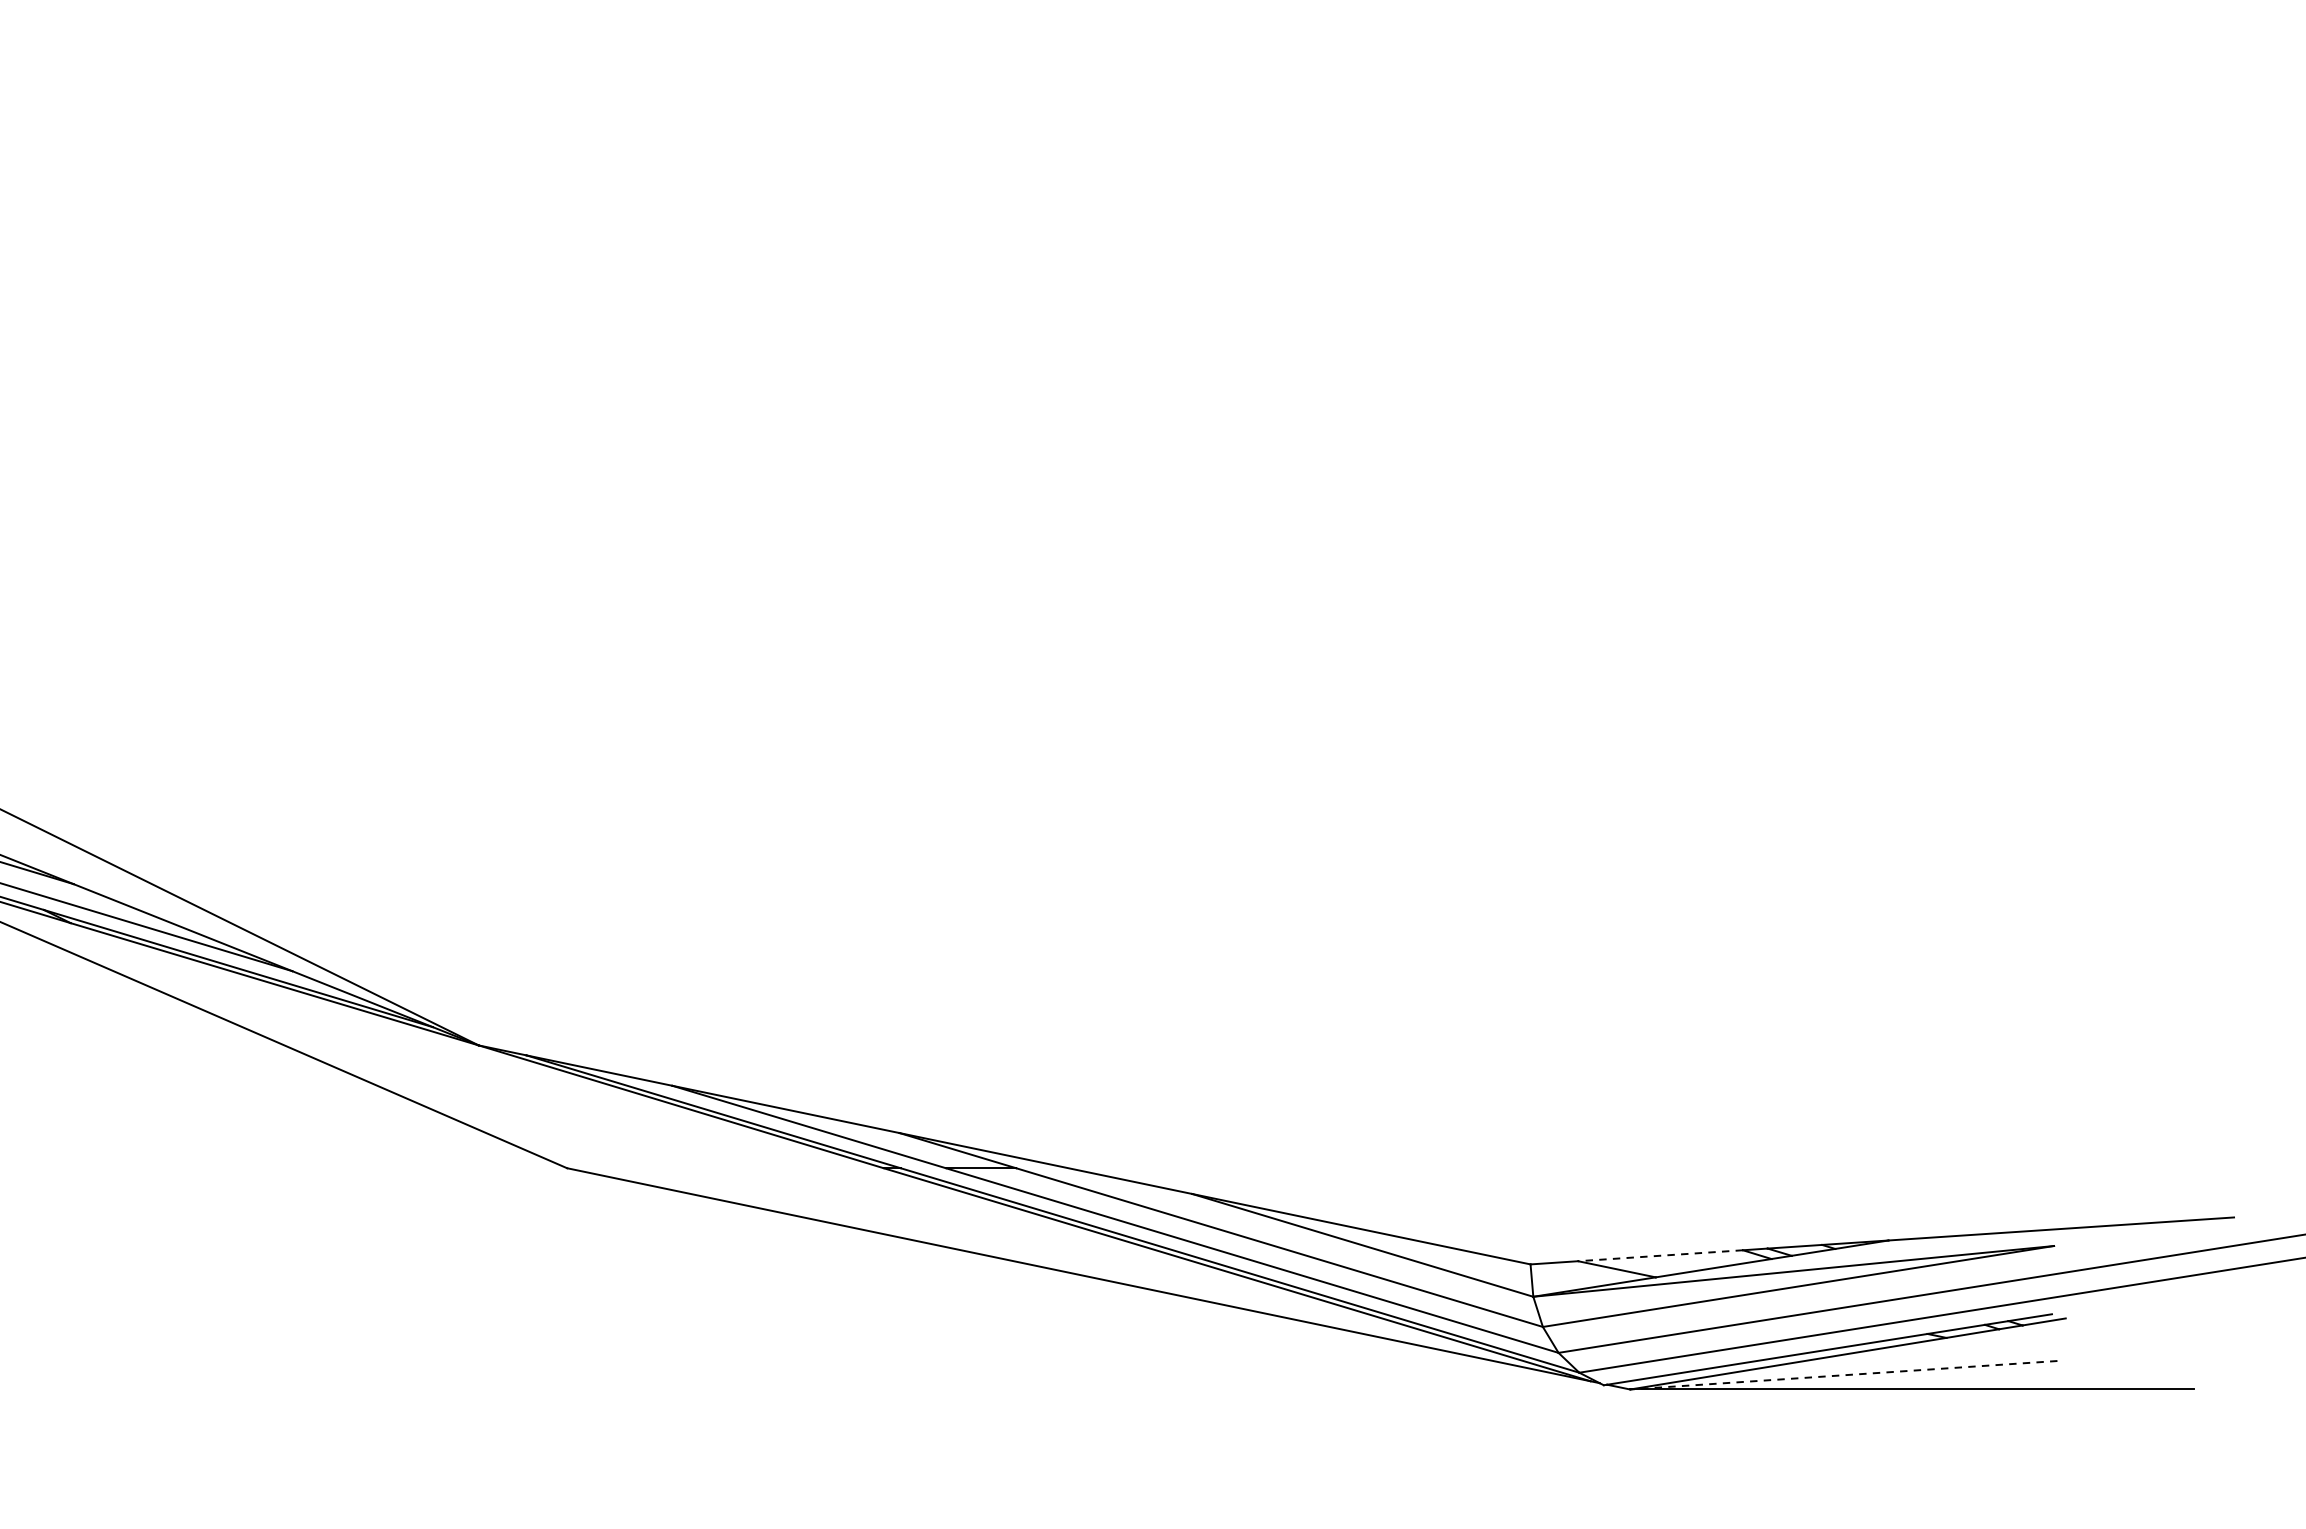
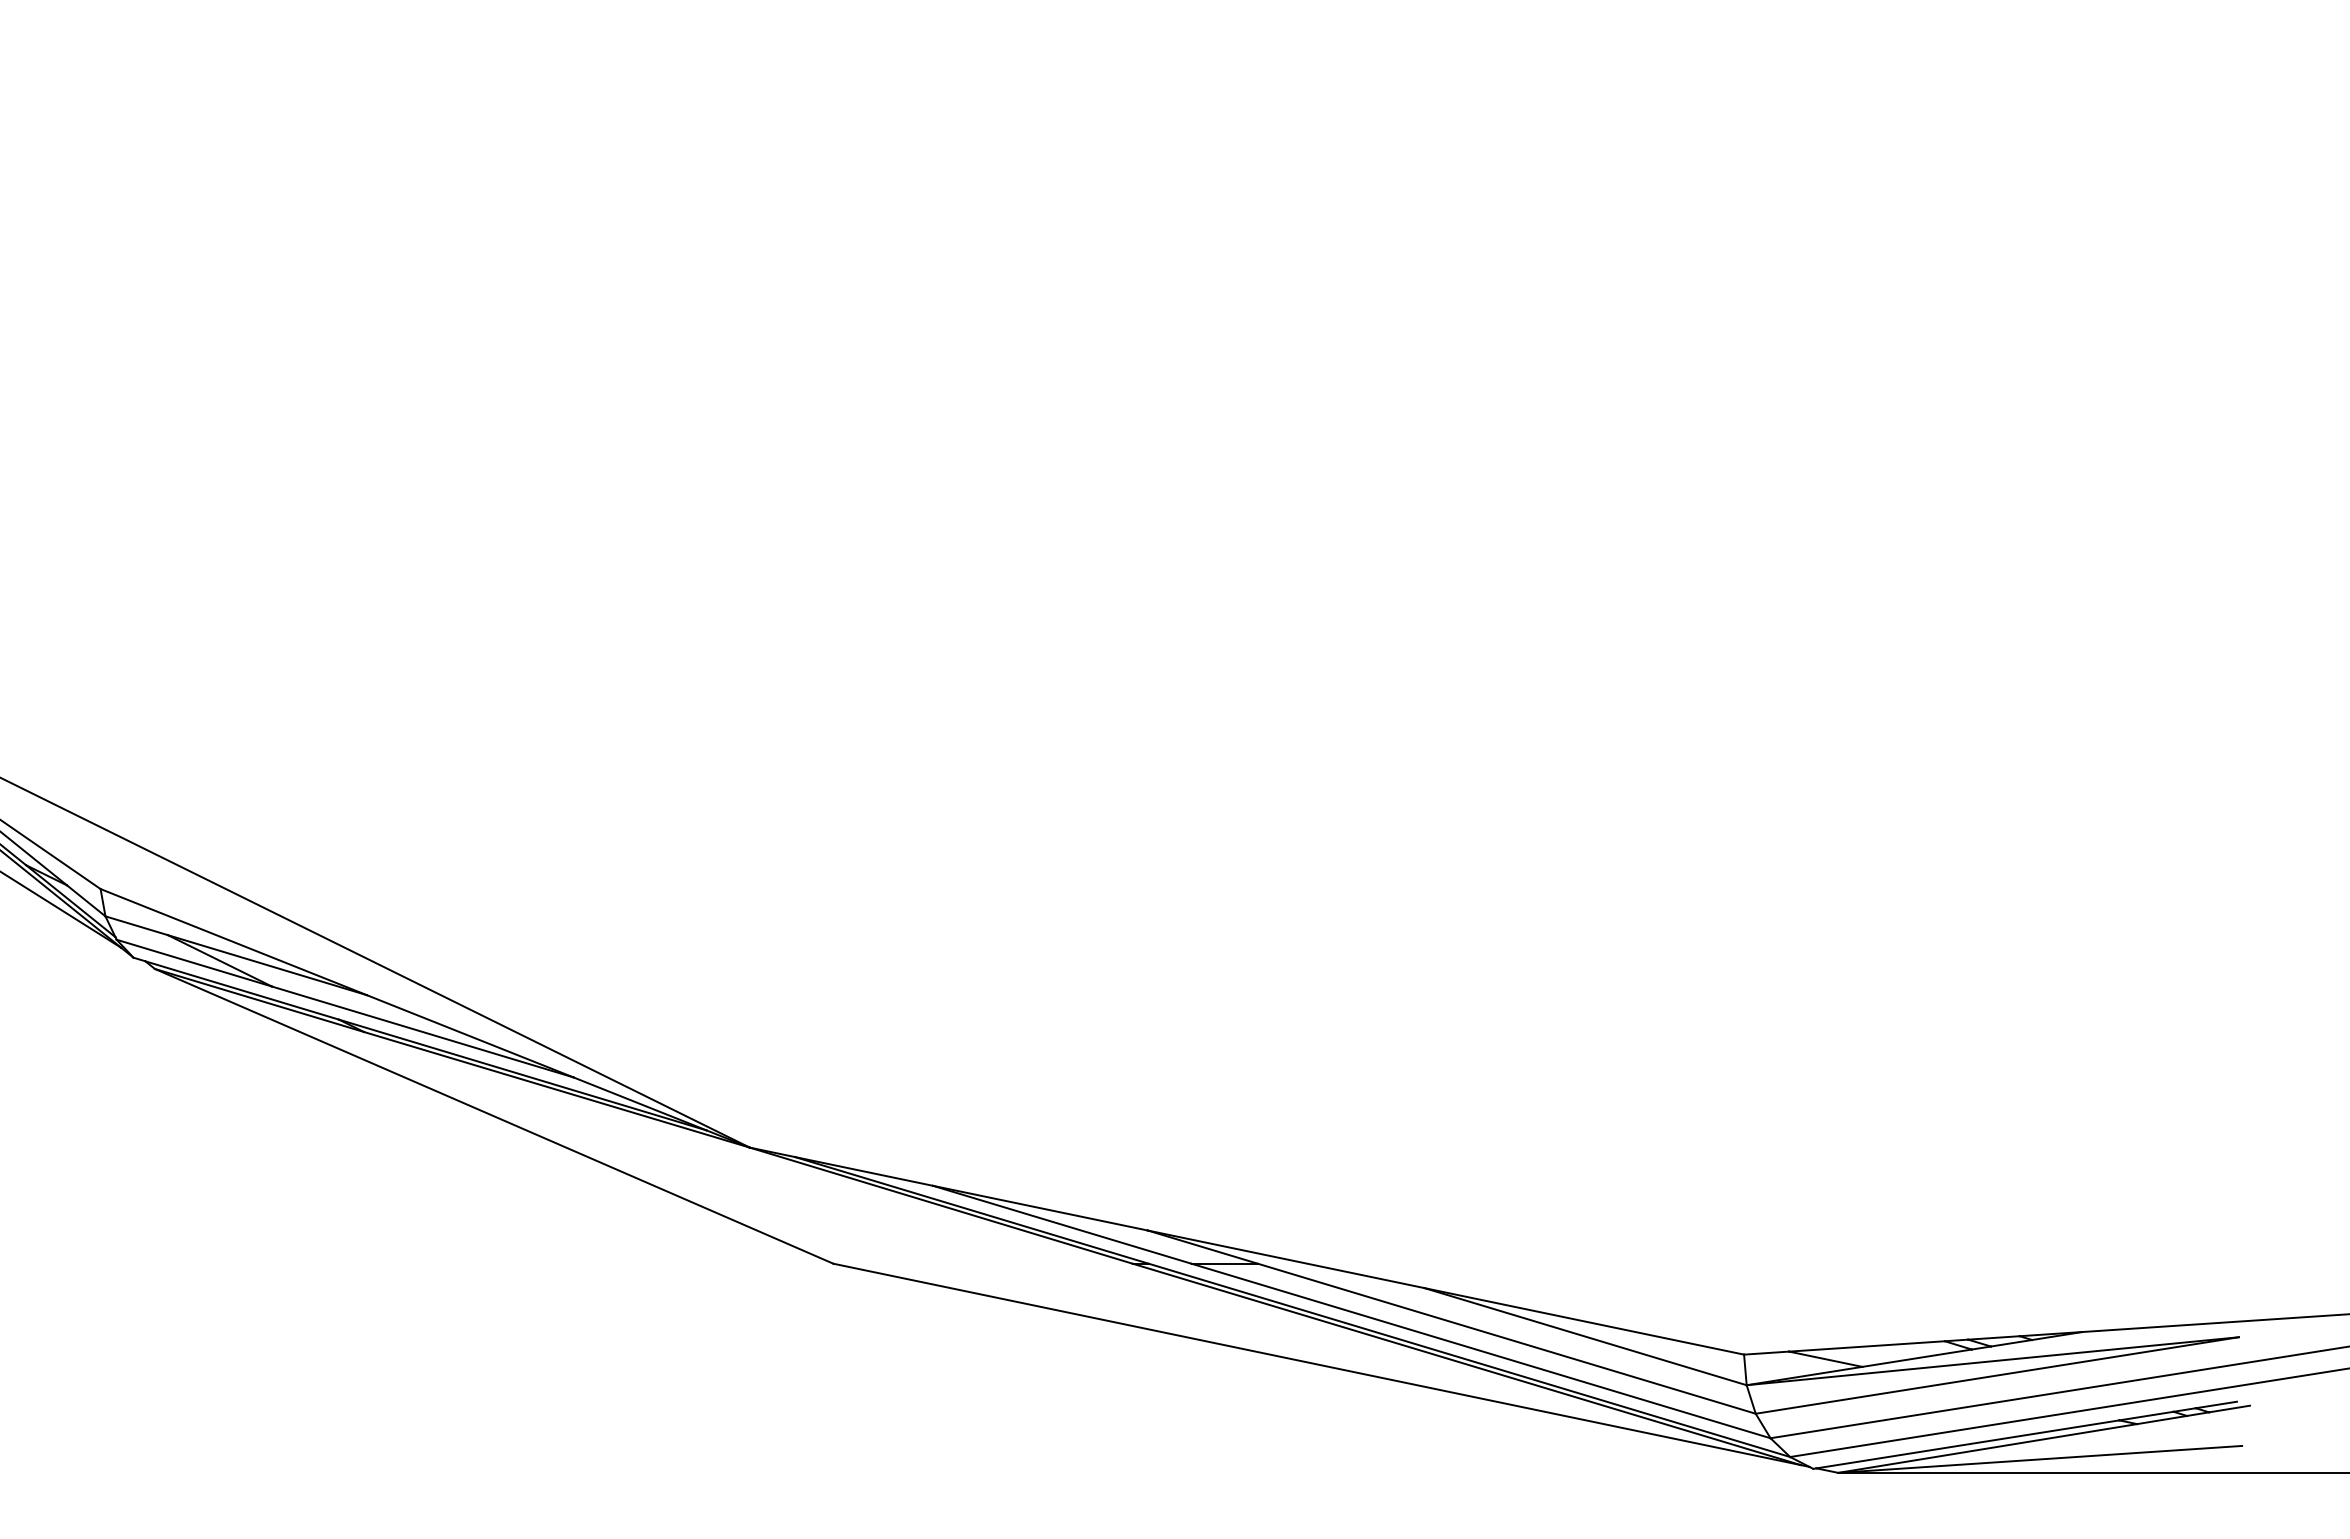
line: (1660, 1255) -> (1866, 1346), dashed -> solid
line: (1843, 1375) -> (2039, 1459), dashed -> solid

